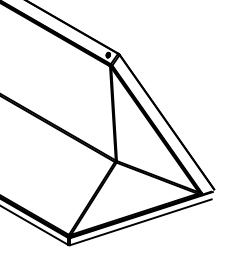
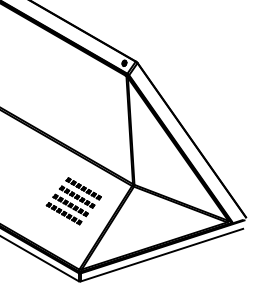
part: (63, 175) -> (73, 201), added

